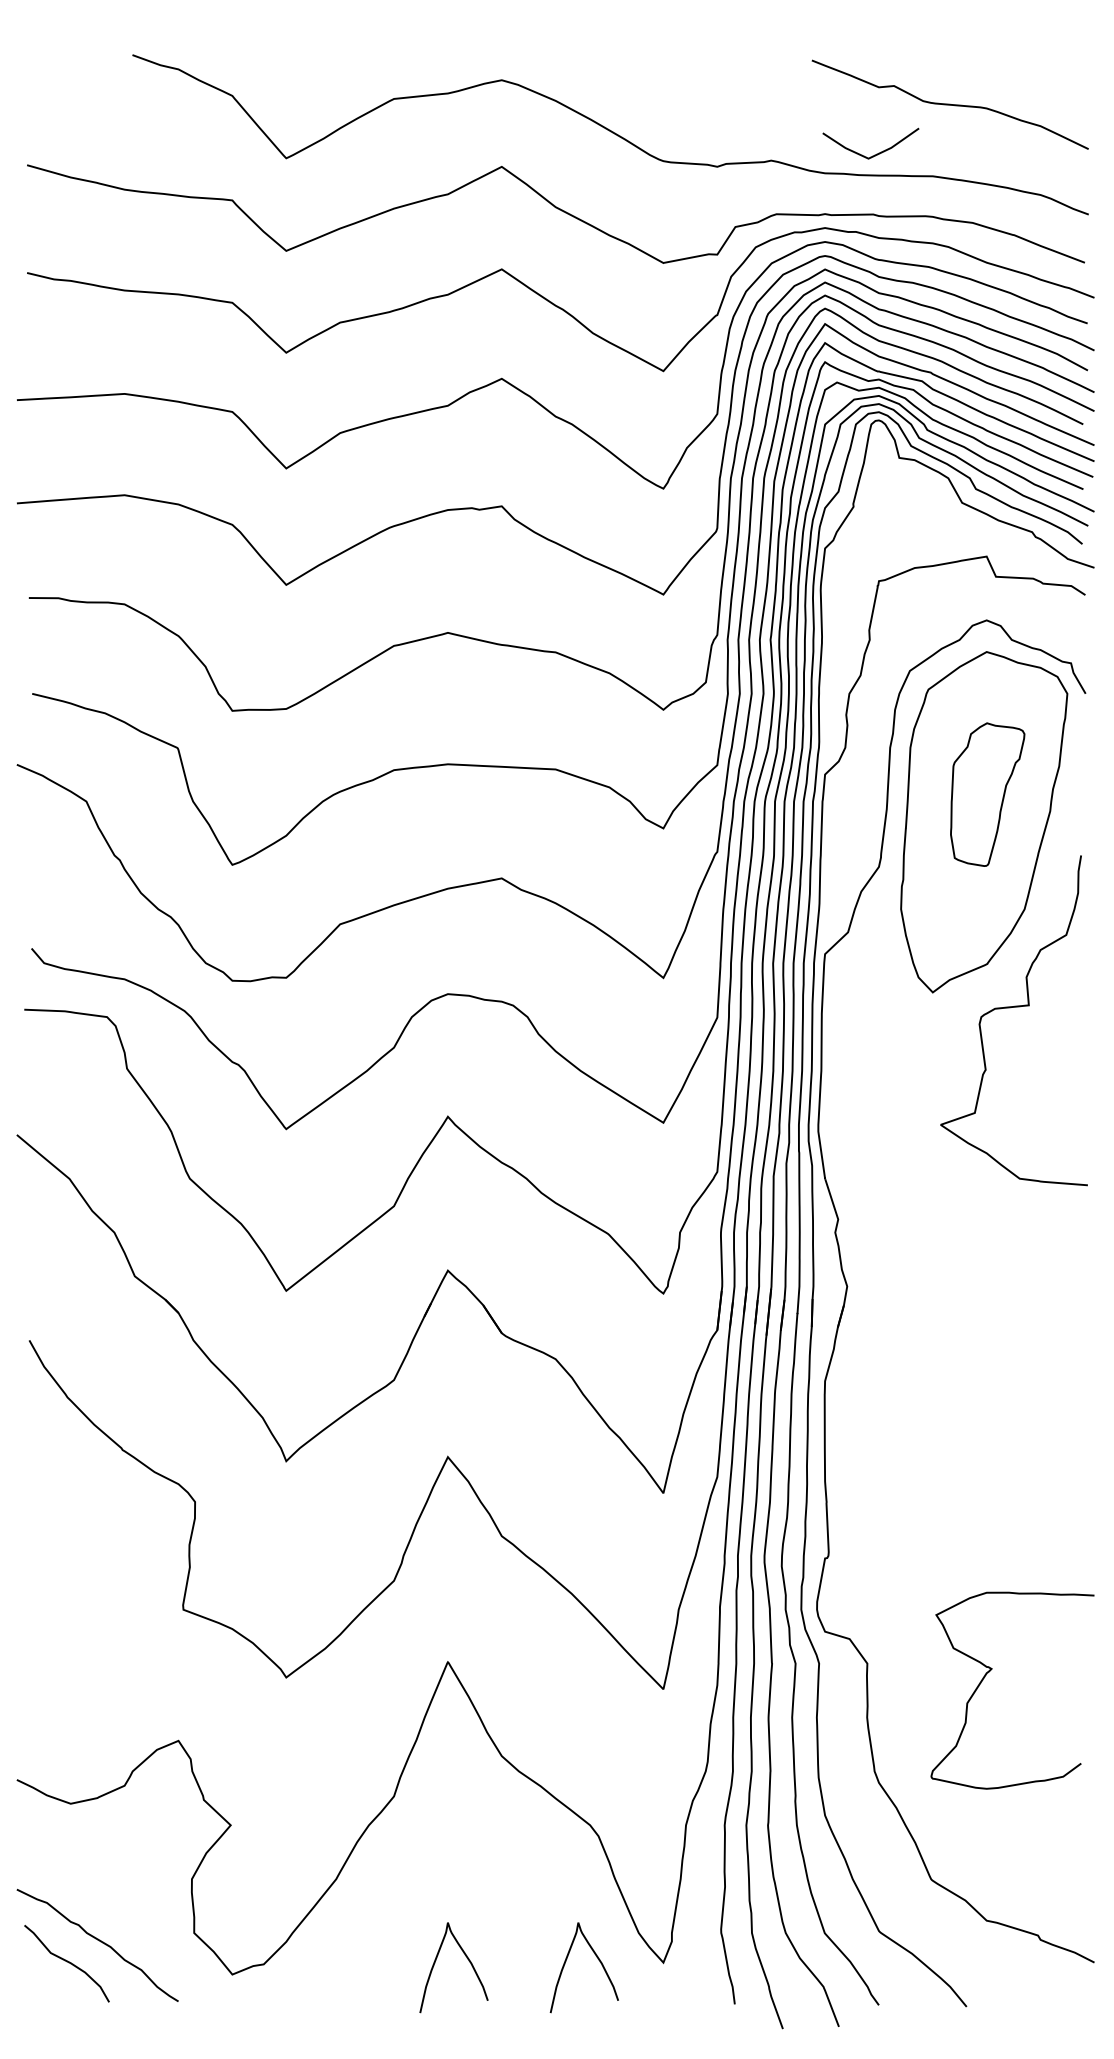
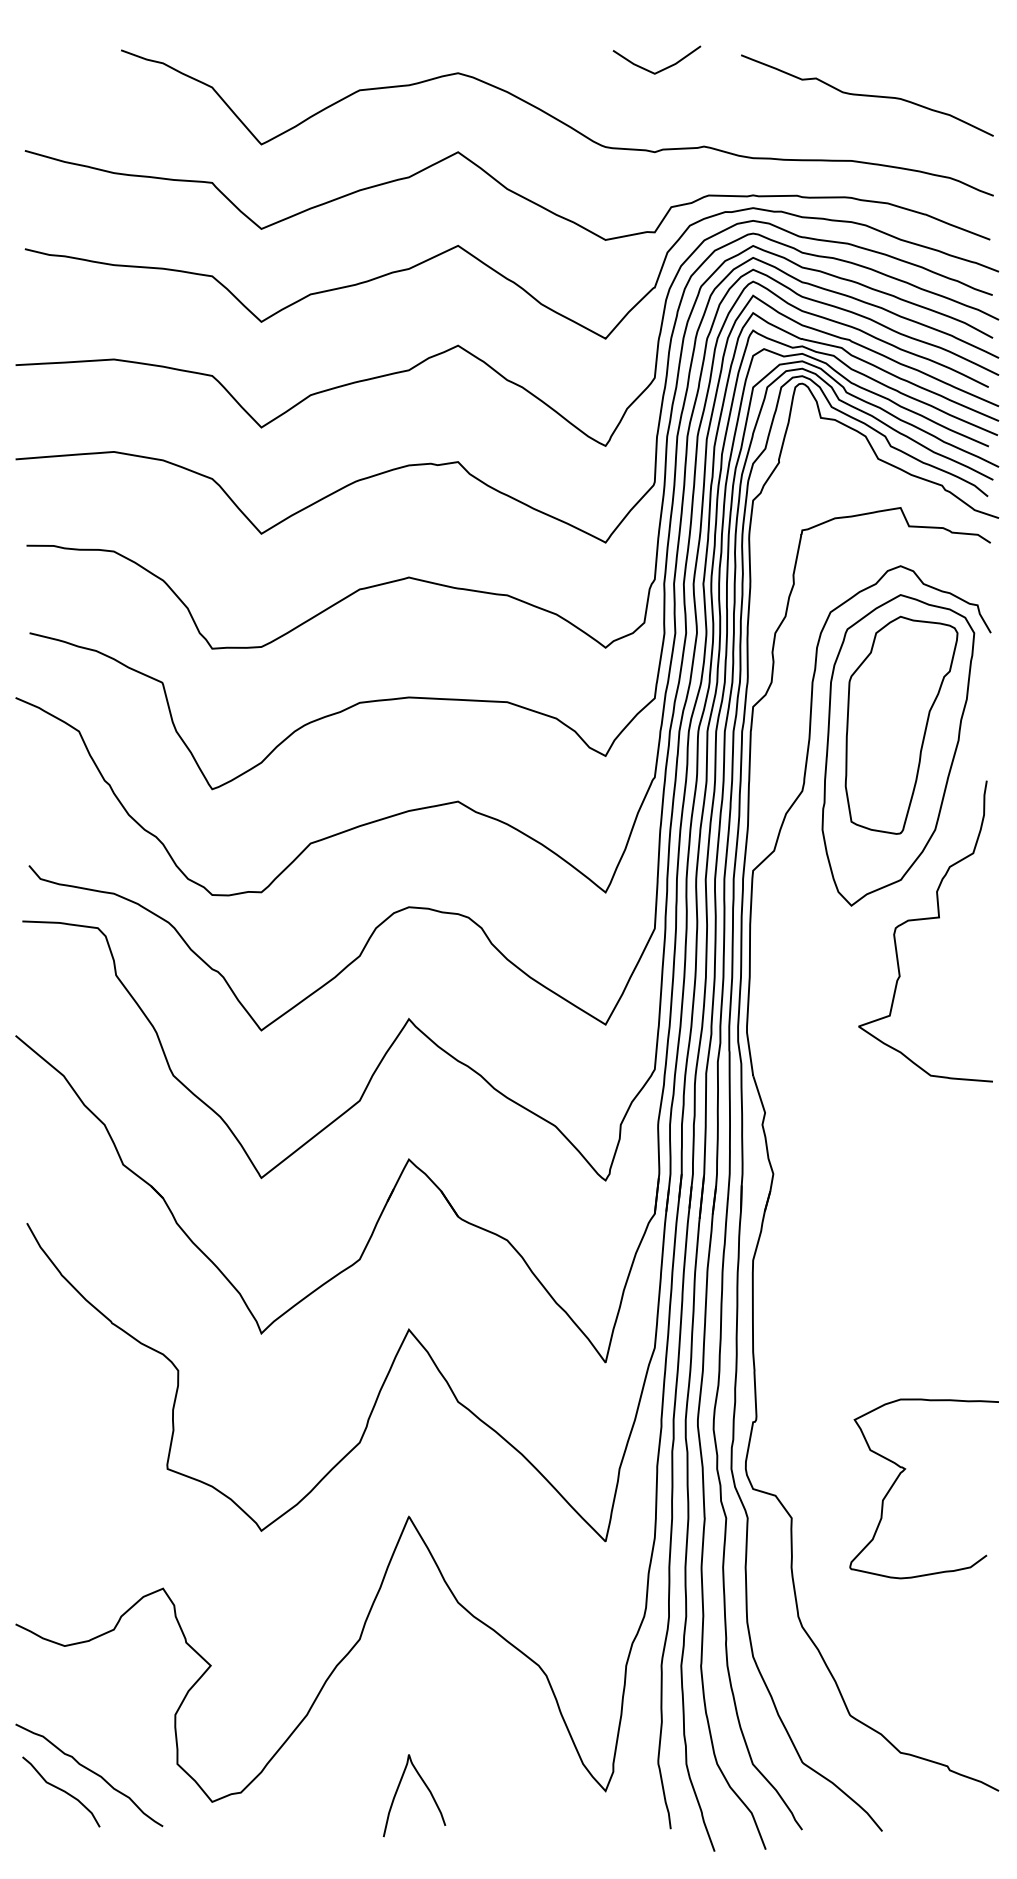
line: (875, 153) -> (661, 69), moved
part: (987, 793) -> (901, 724), size x1.67
curve: (992, 1669) -> (905, 1469), moved
curve: (596, 1957) -> (544, 1786), removed

